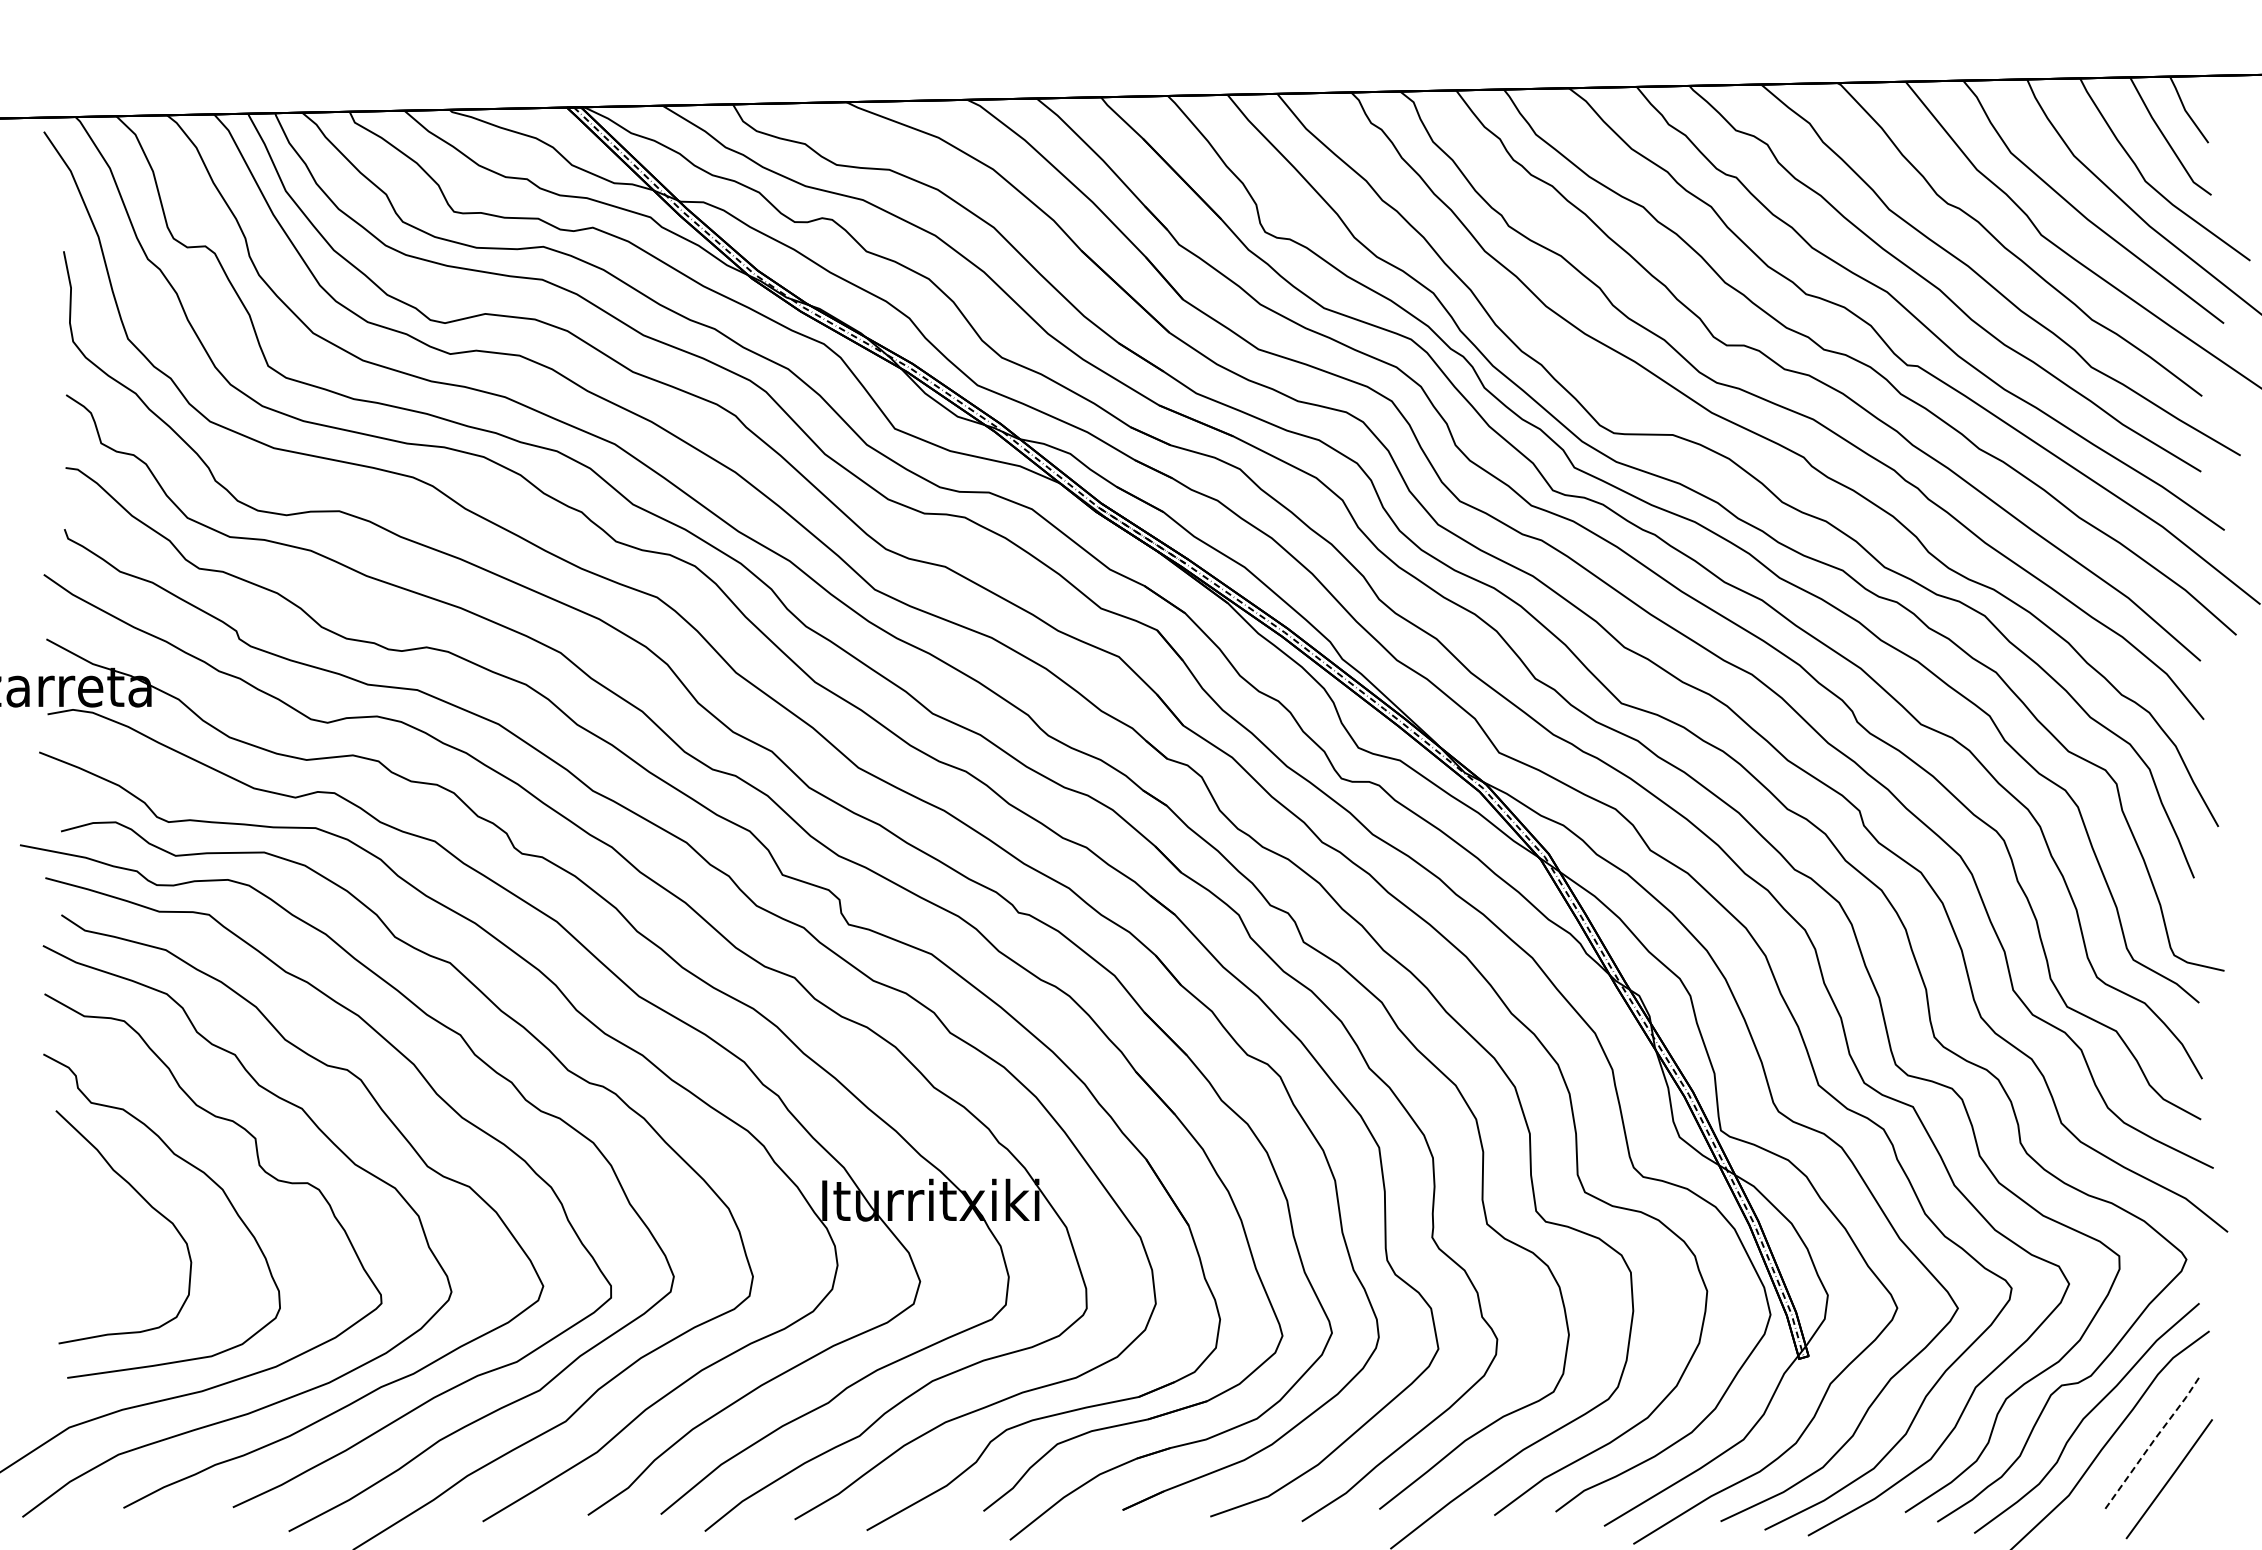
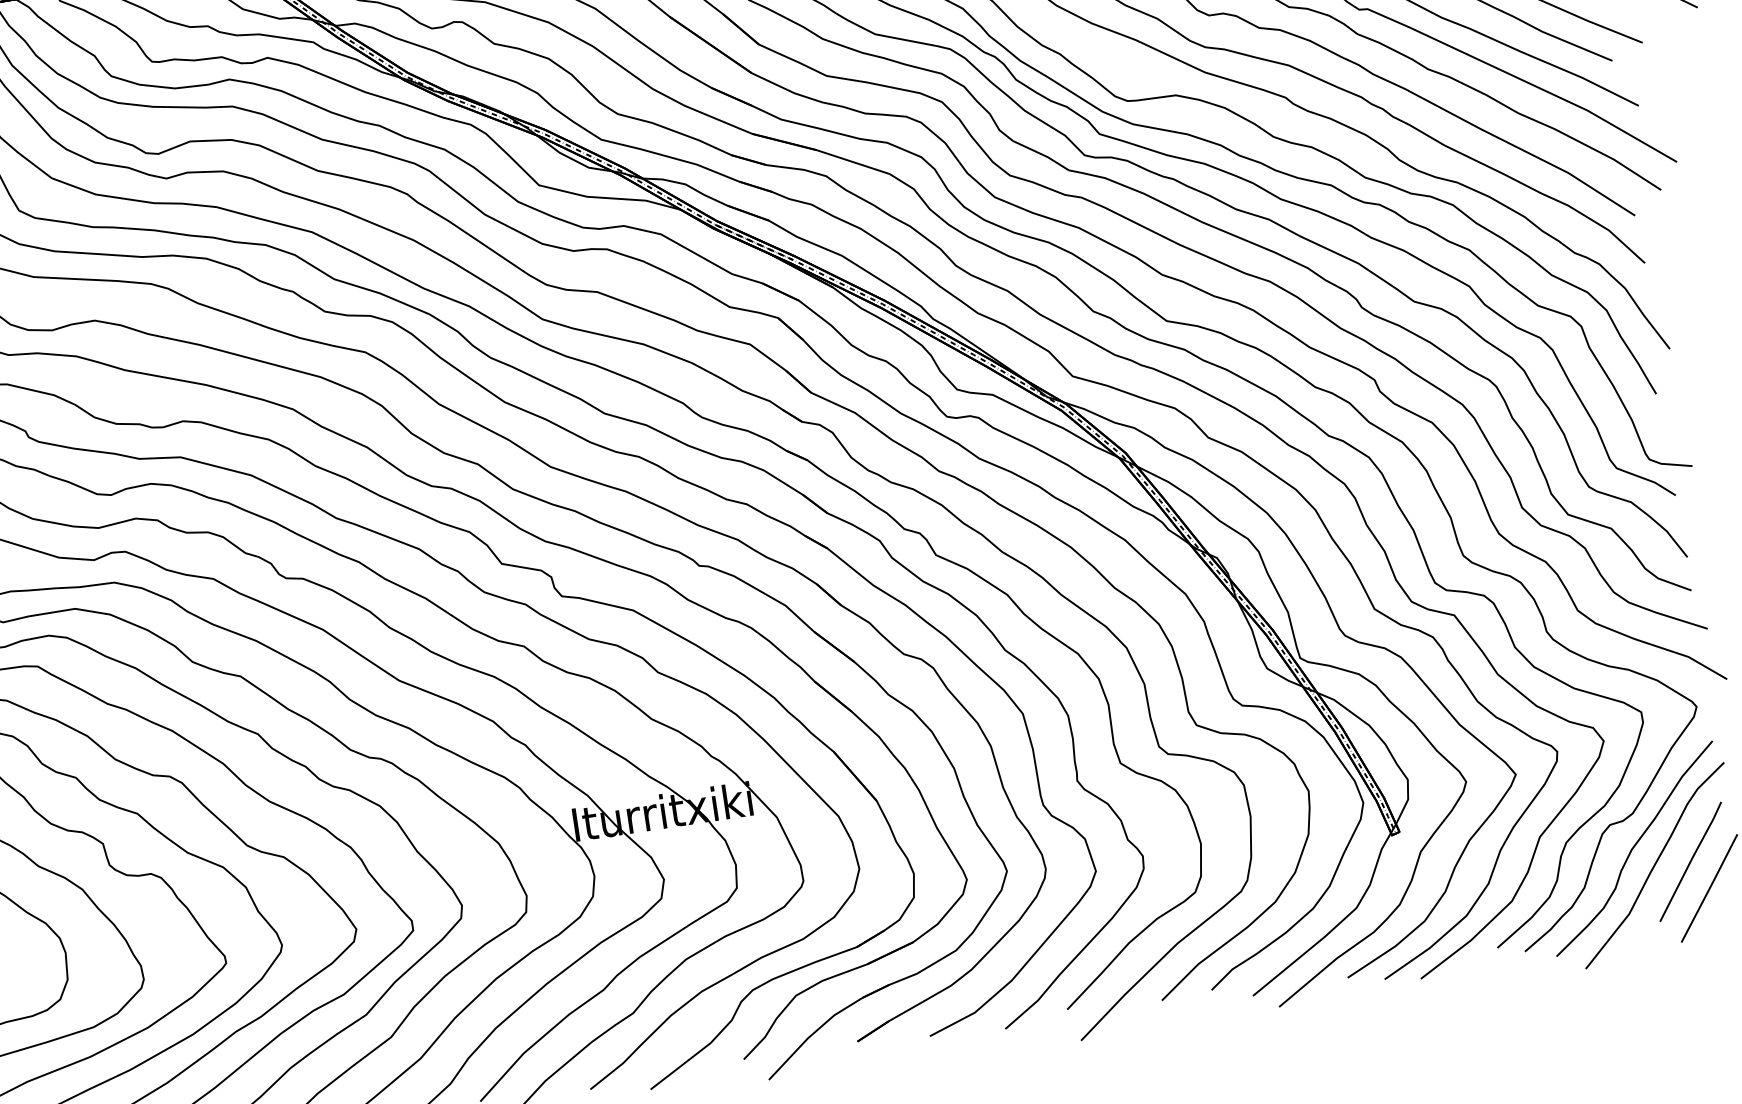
line: (2152, 1443) -> (1691, 861), dashed -> solid

